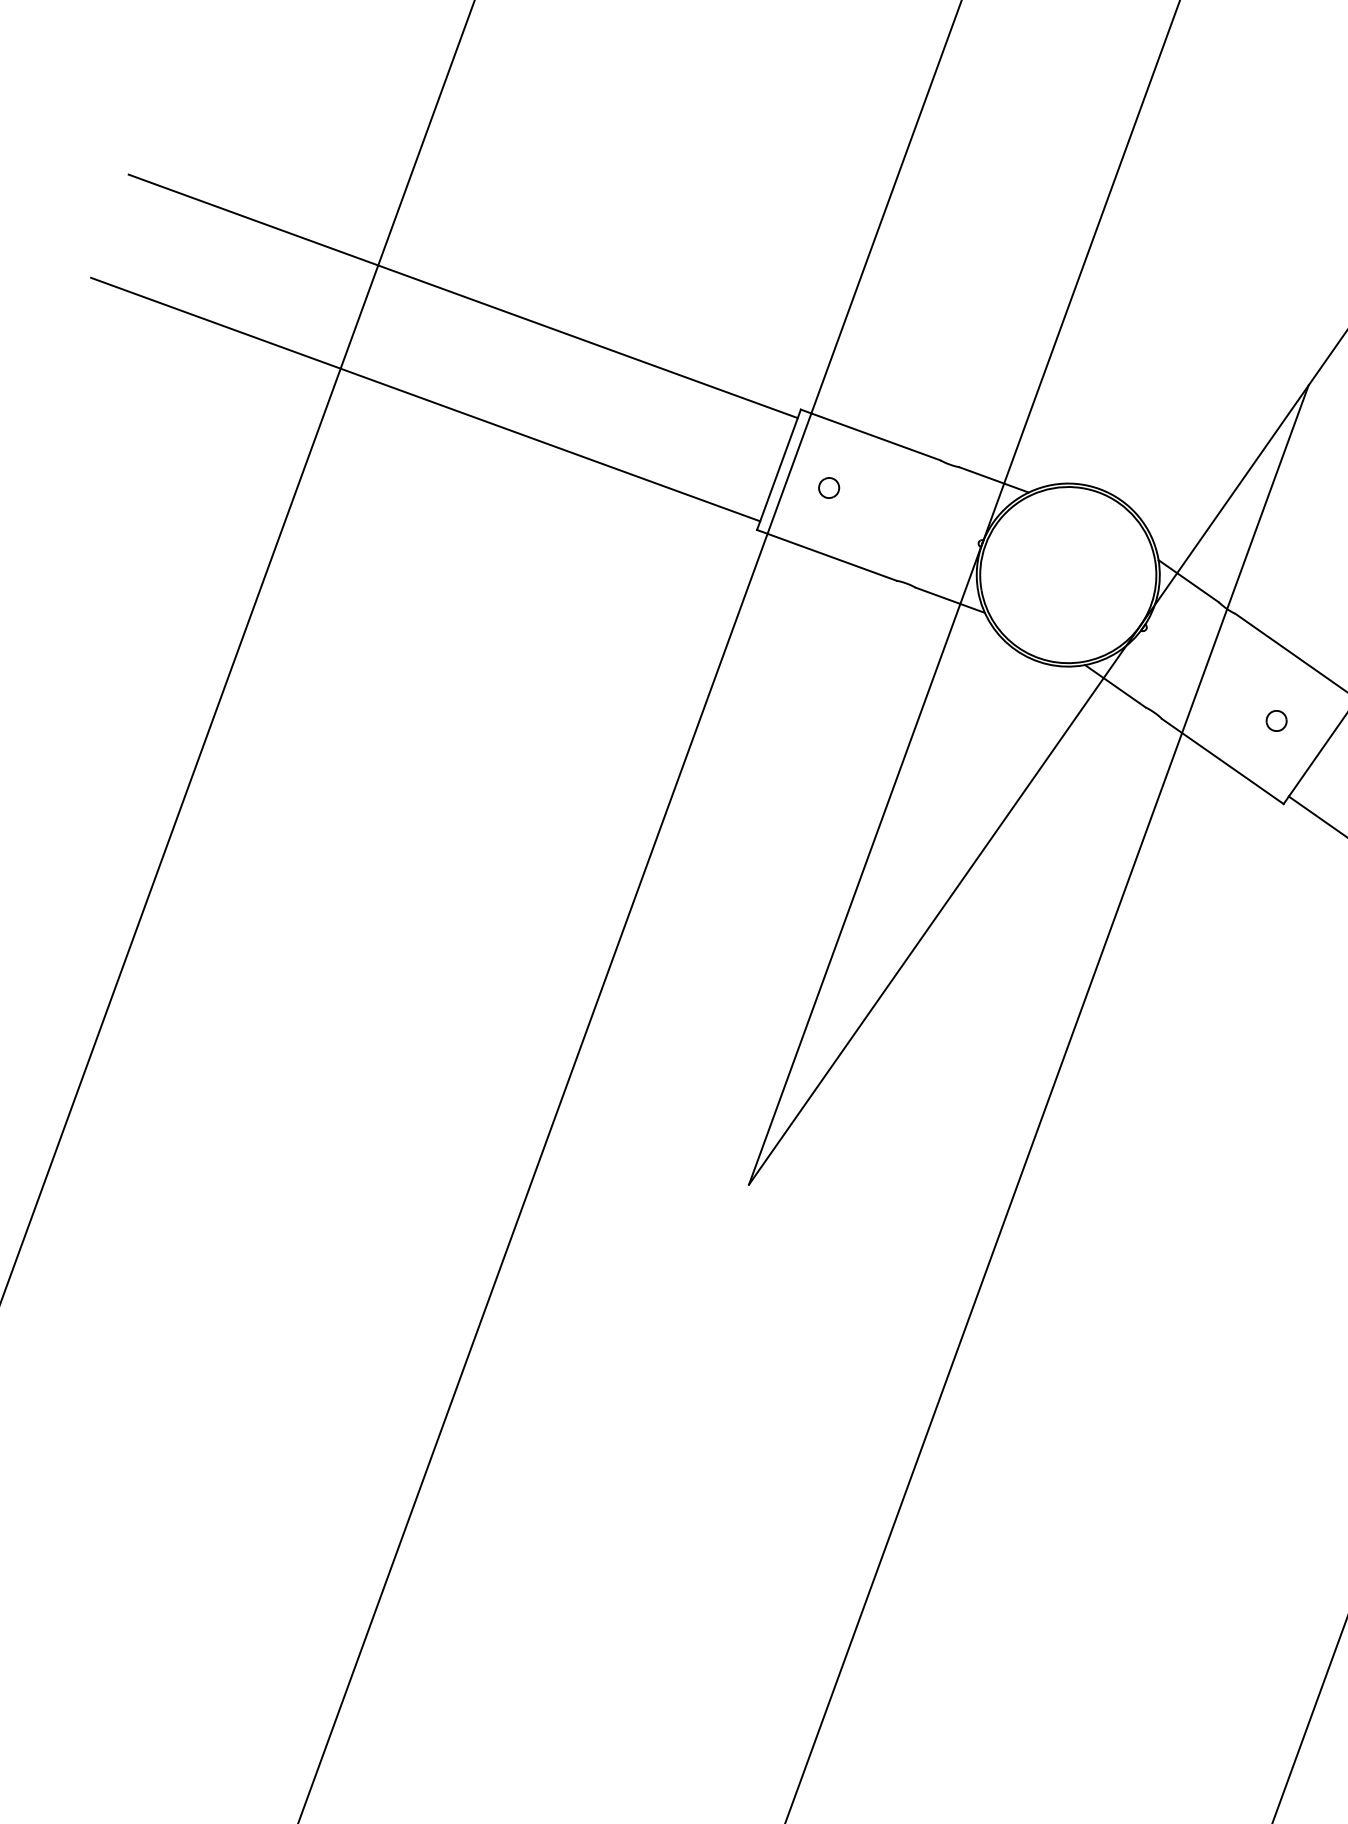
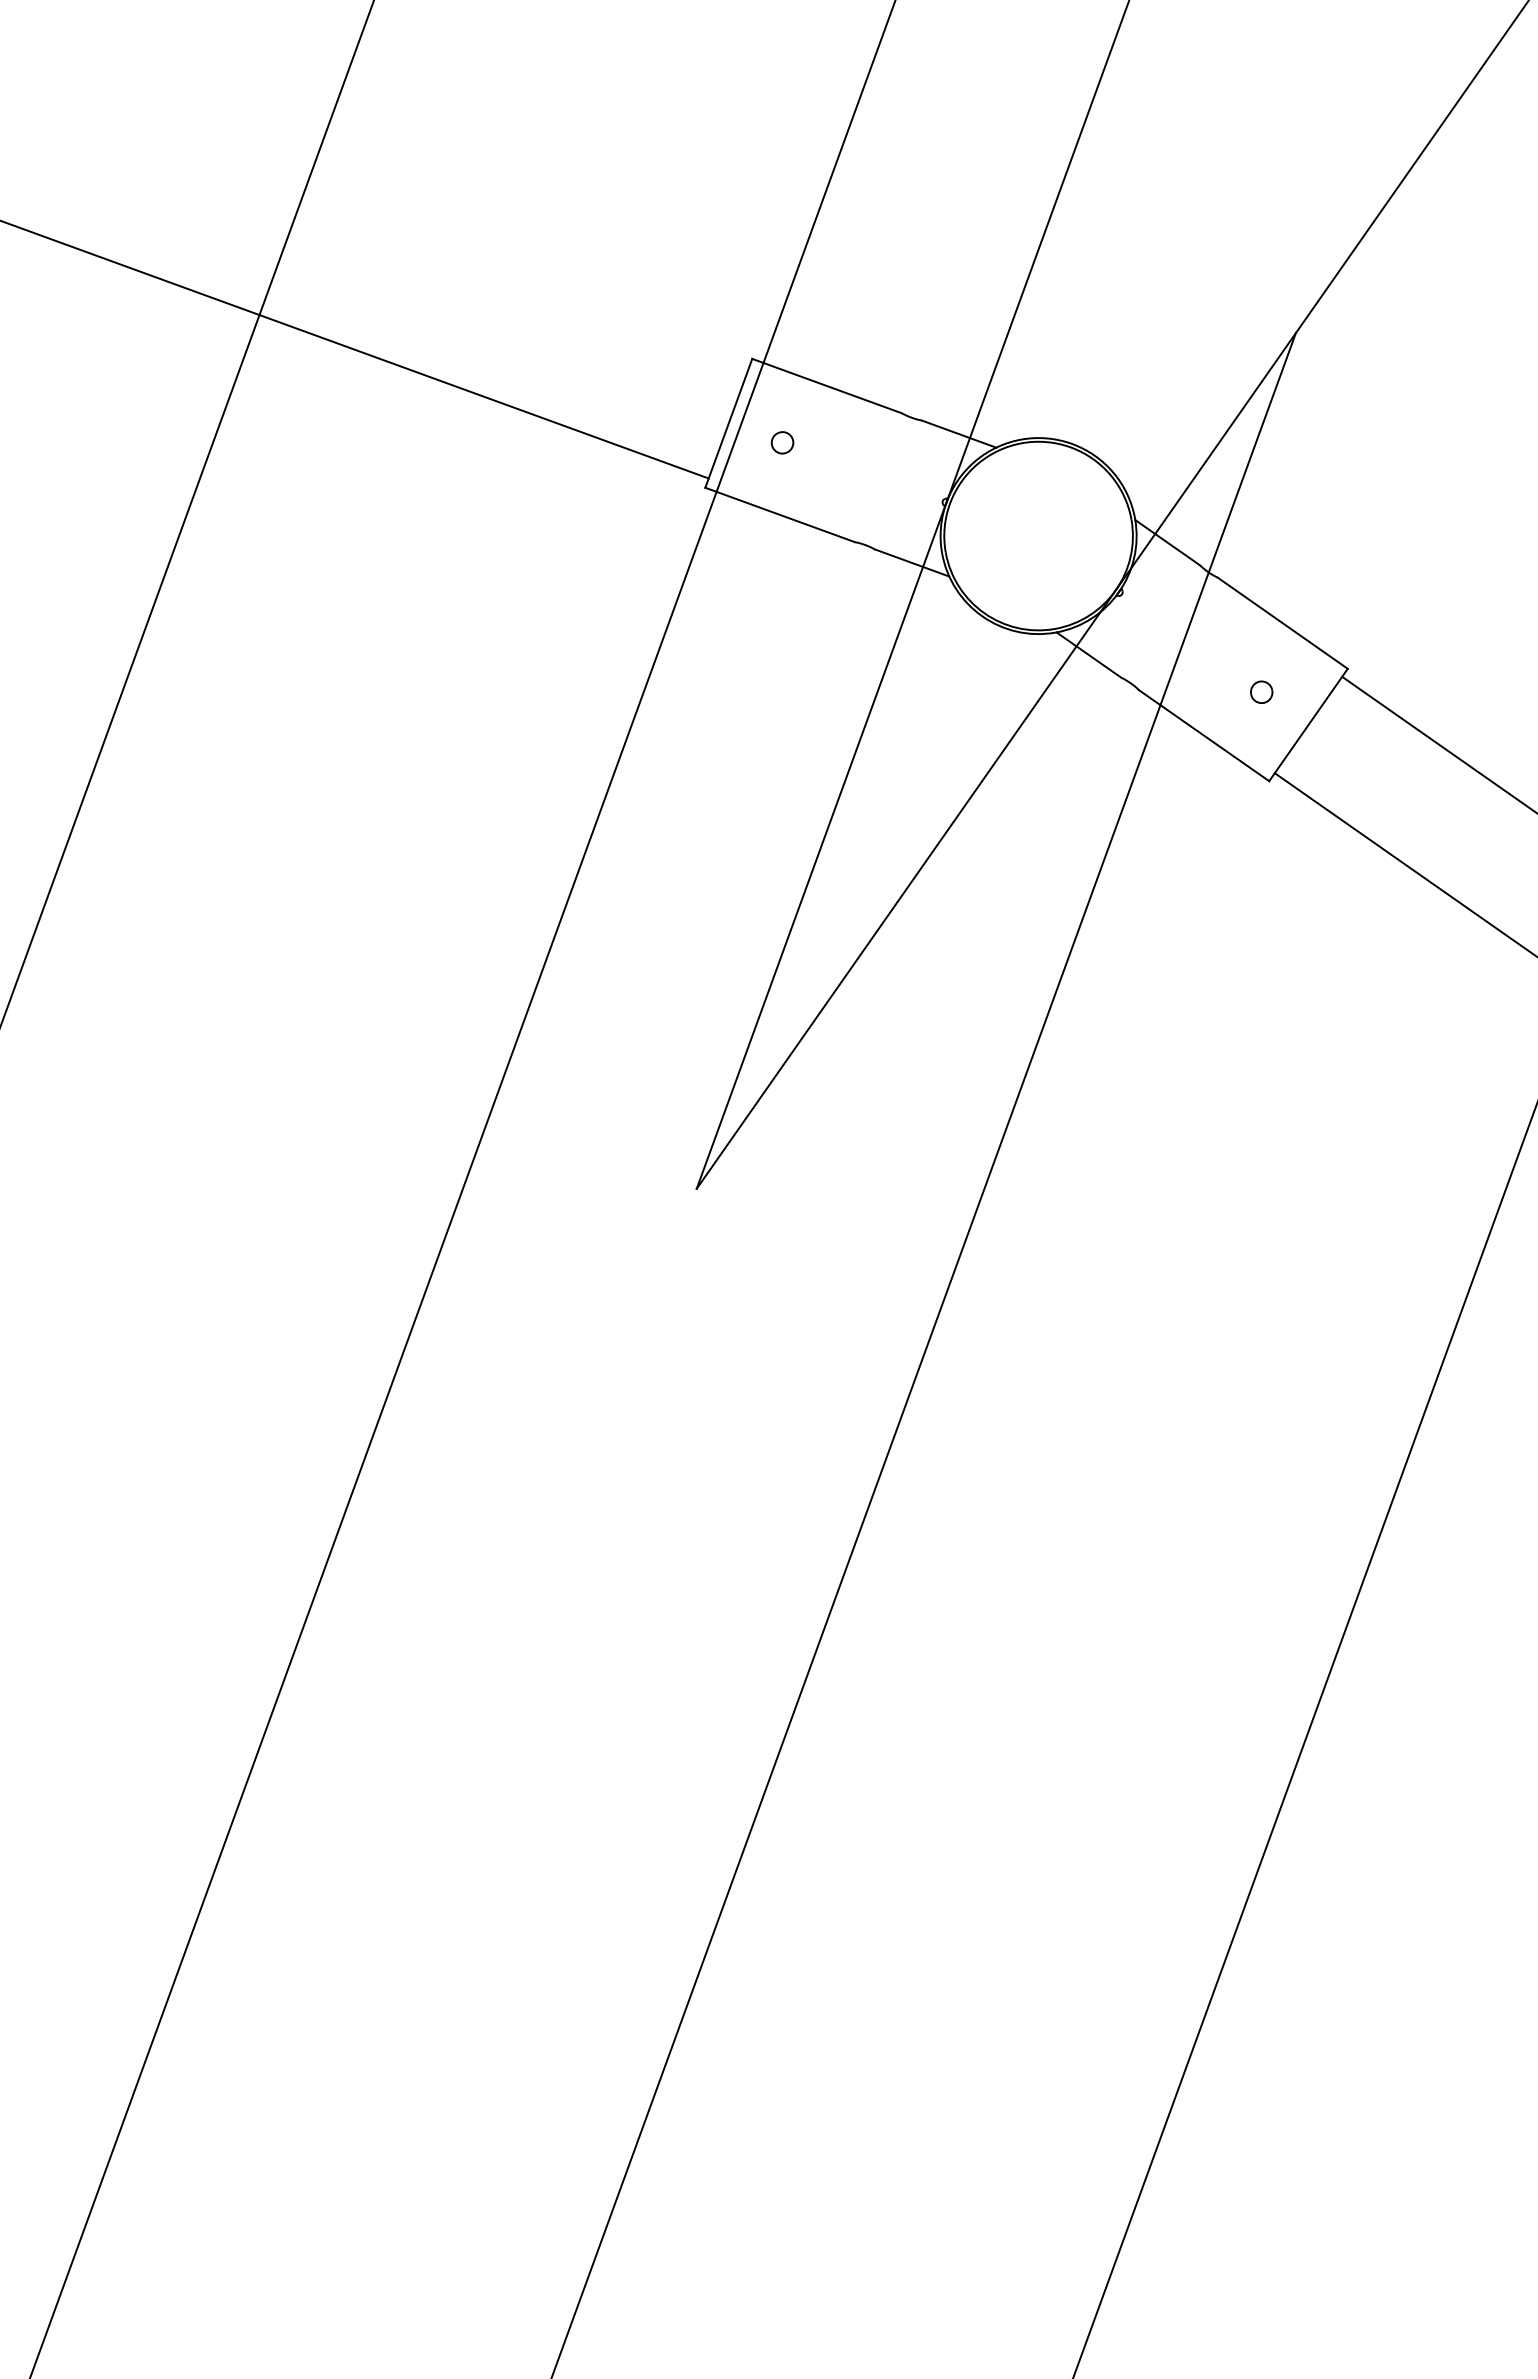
line: (463, 296) -> (390, 237), removed

